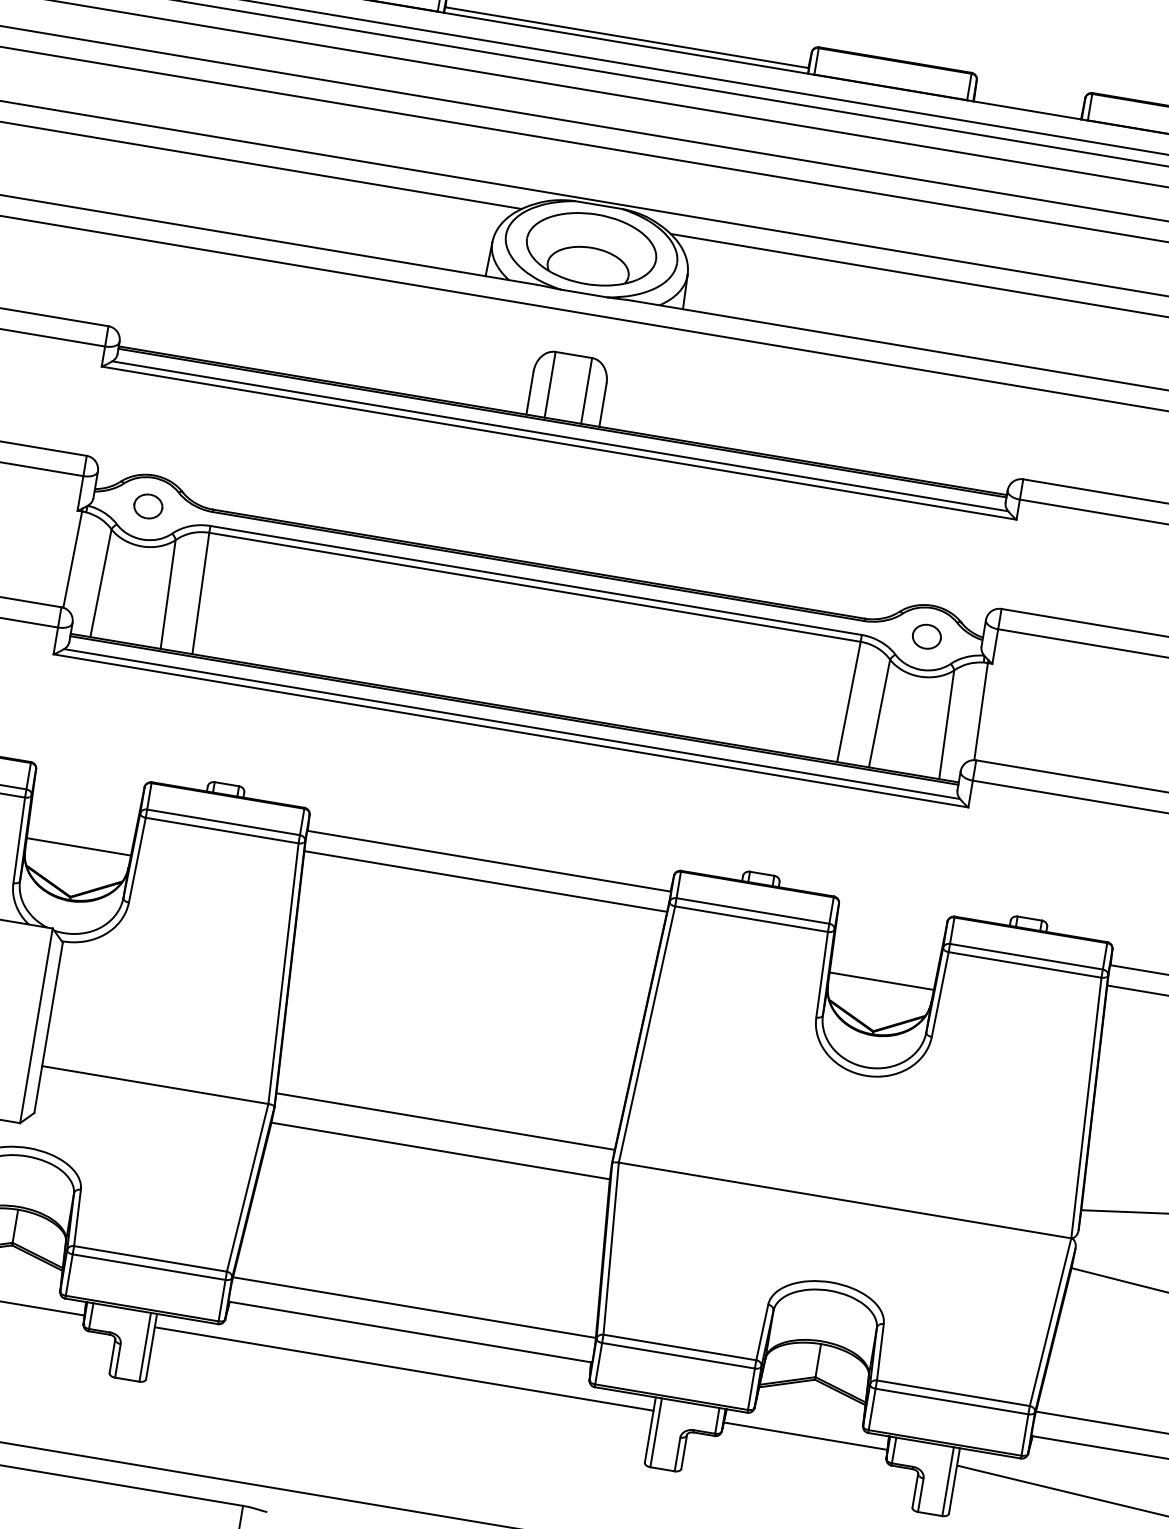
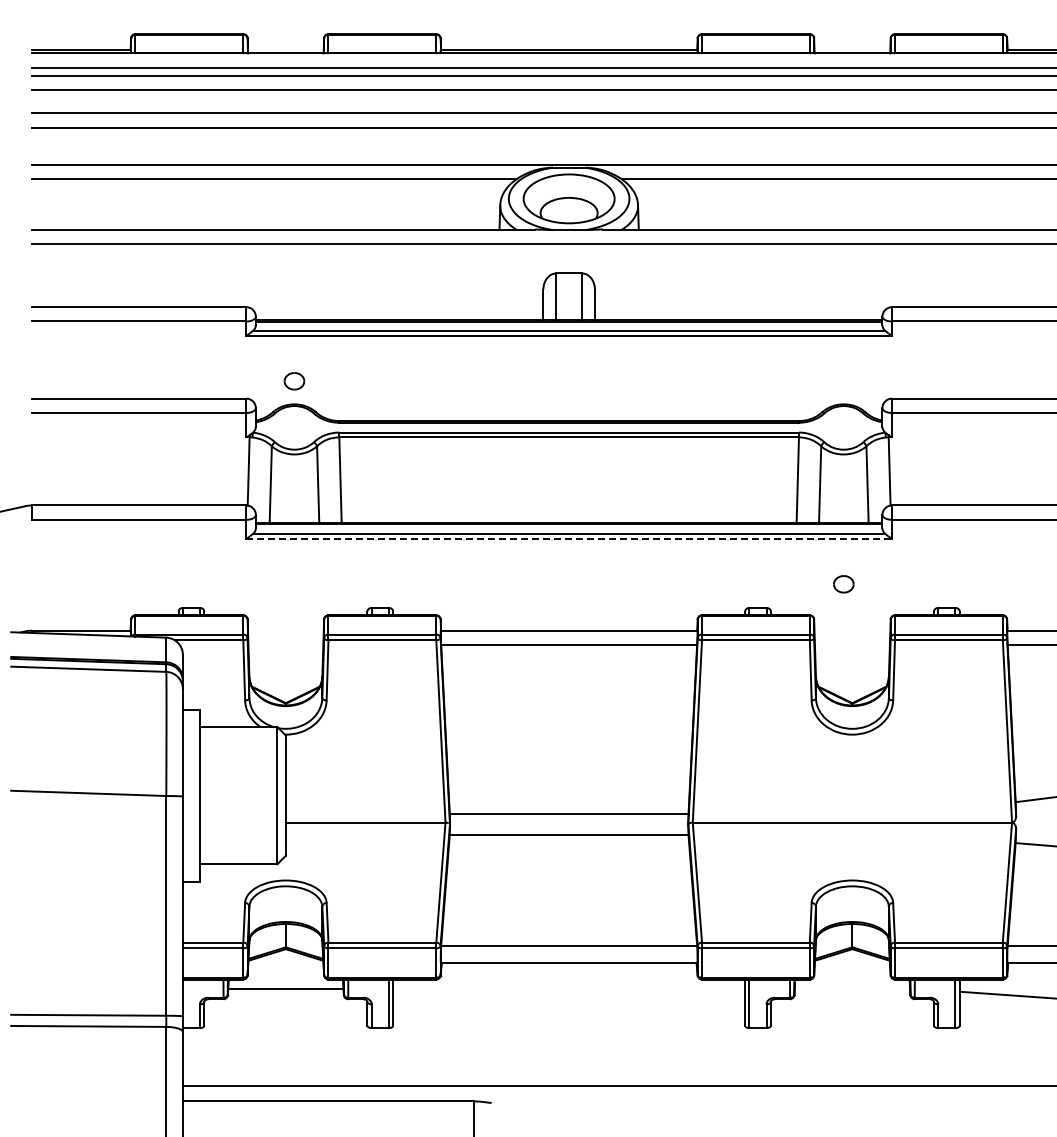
part: (148, 506) -> (294, 381), moved
part: (926, 636) -> (843, 584), moved
line: (511, 730) -> (569, 538), solid -> dashed
line: (78, 846) -> (285, 667), removed
line: (881, 980) -> (852, 667), removed
line: (404, 1368) -> (569, 988), removed
line: (805, 1435) -> (852, 988), removed

